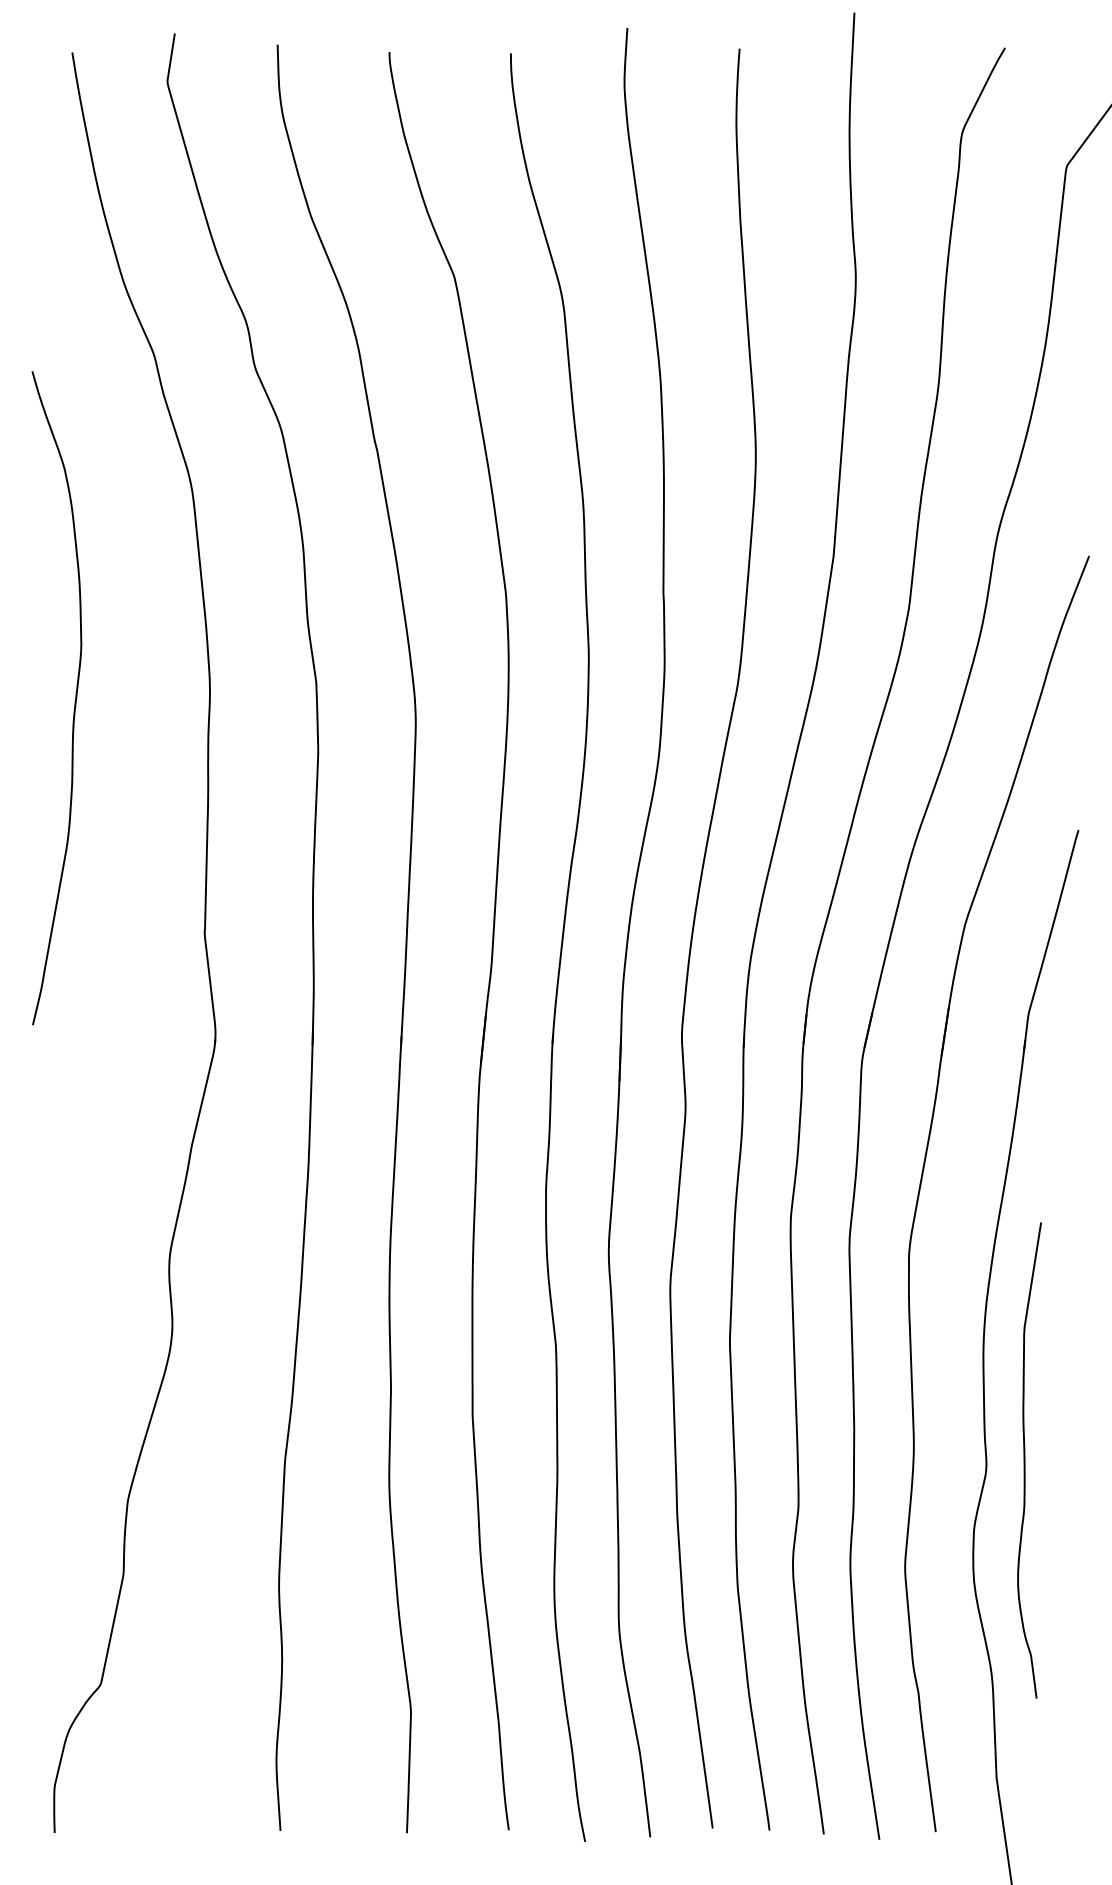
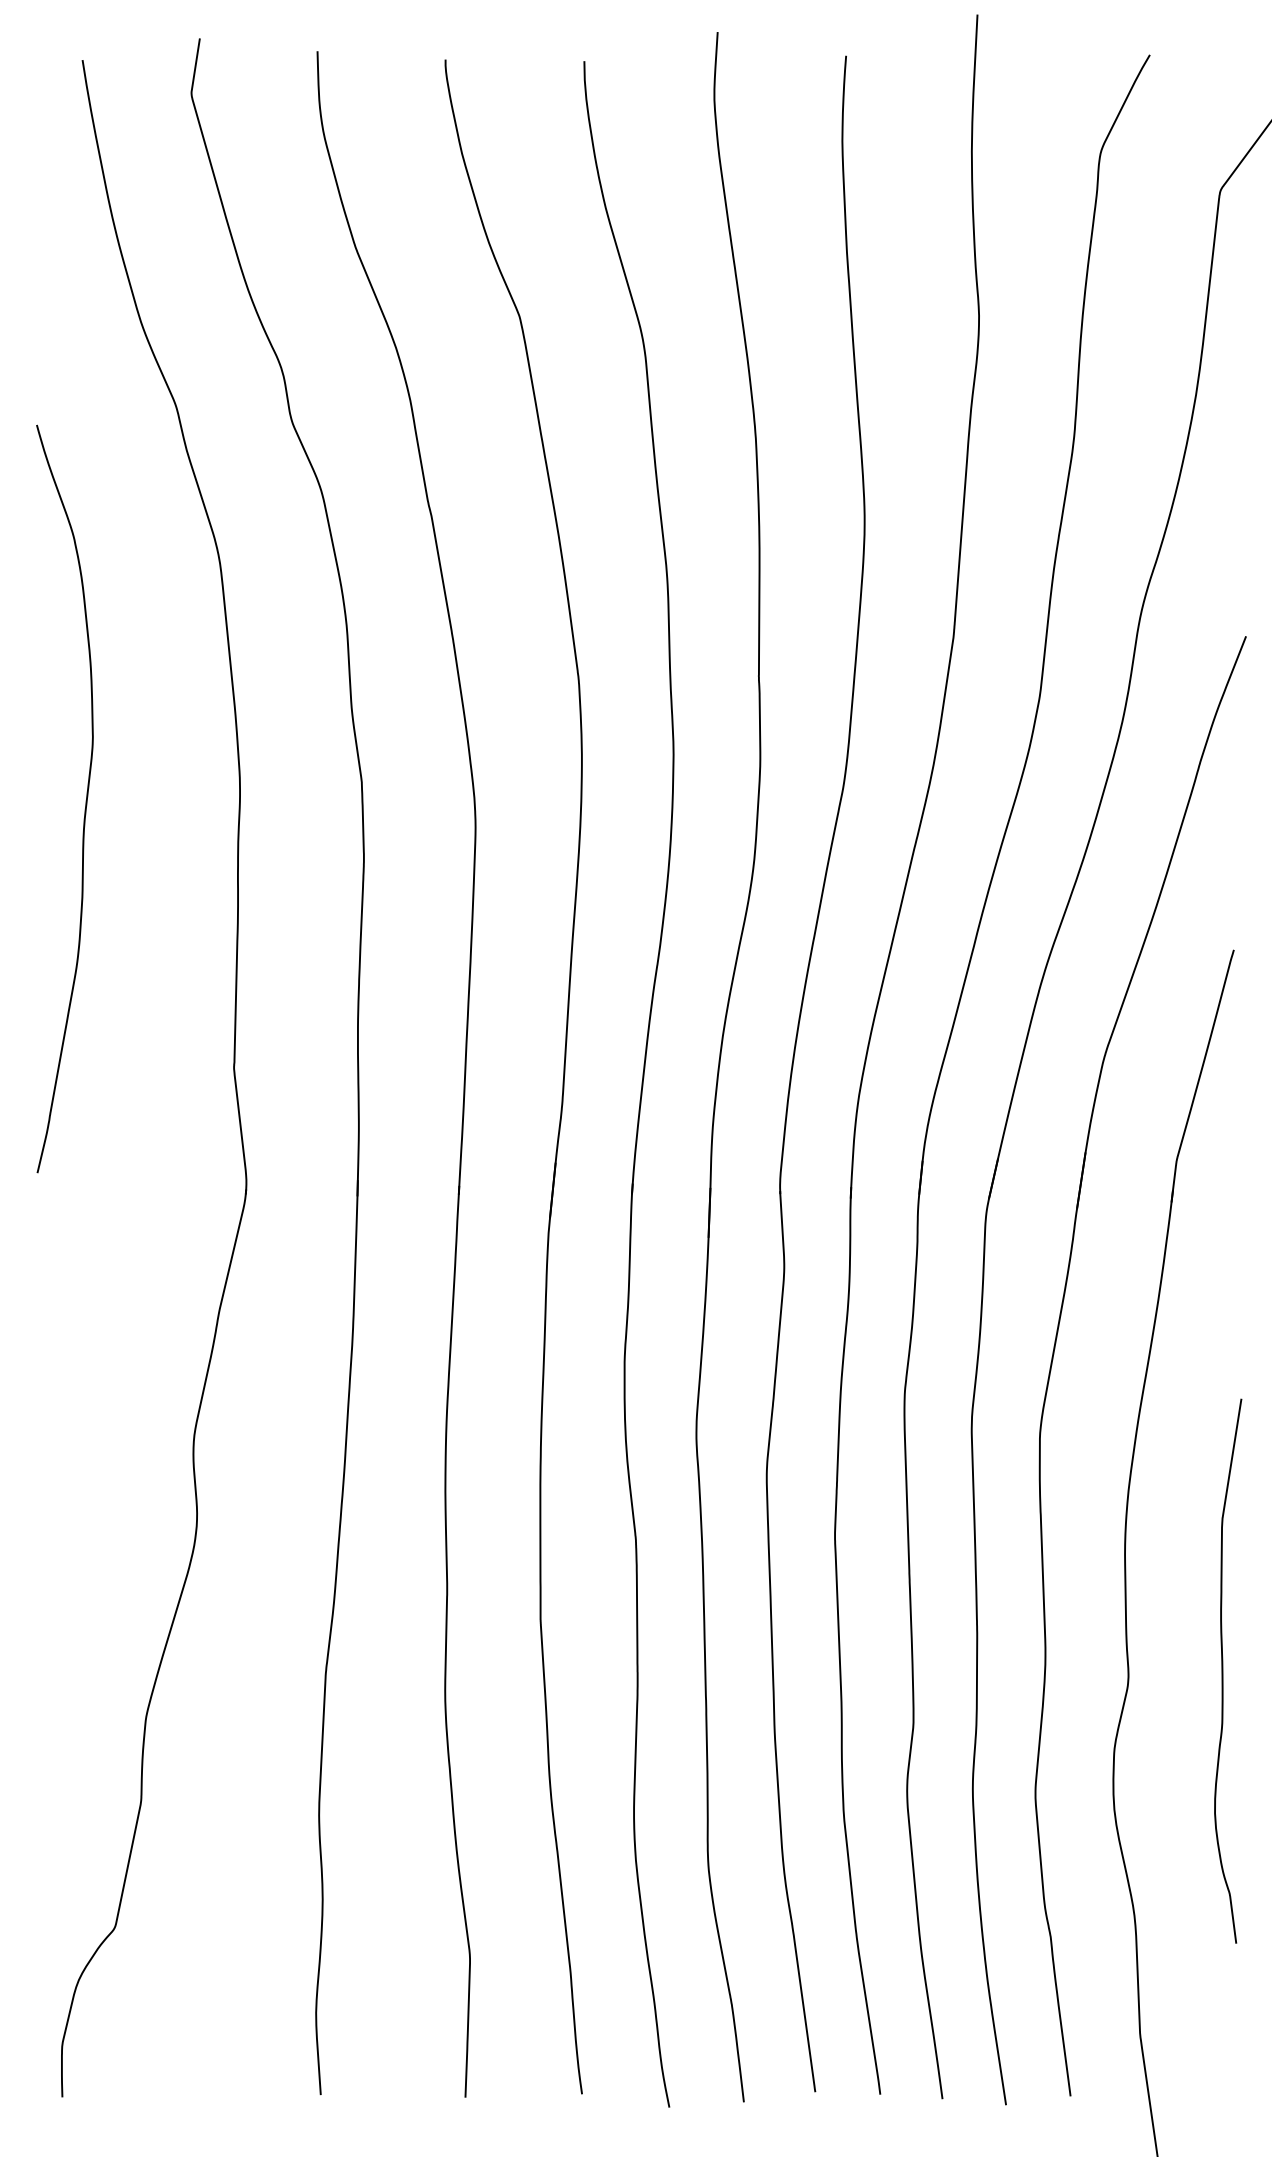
curve: (1025, 1460) -> (1223, 1671), moved

